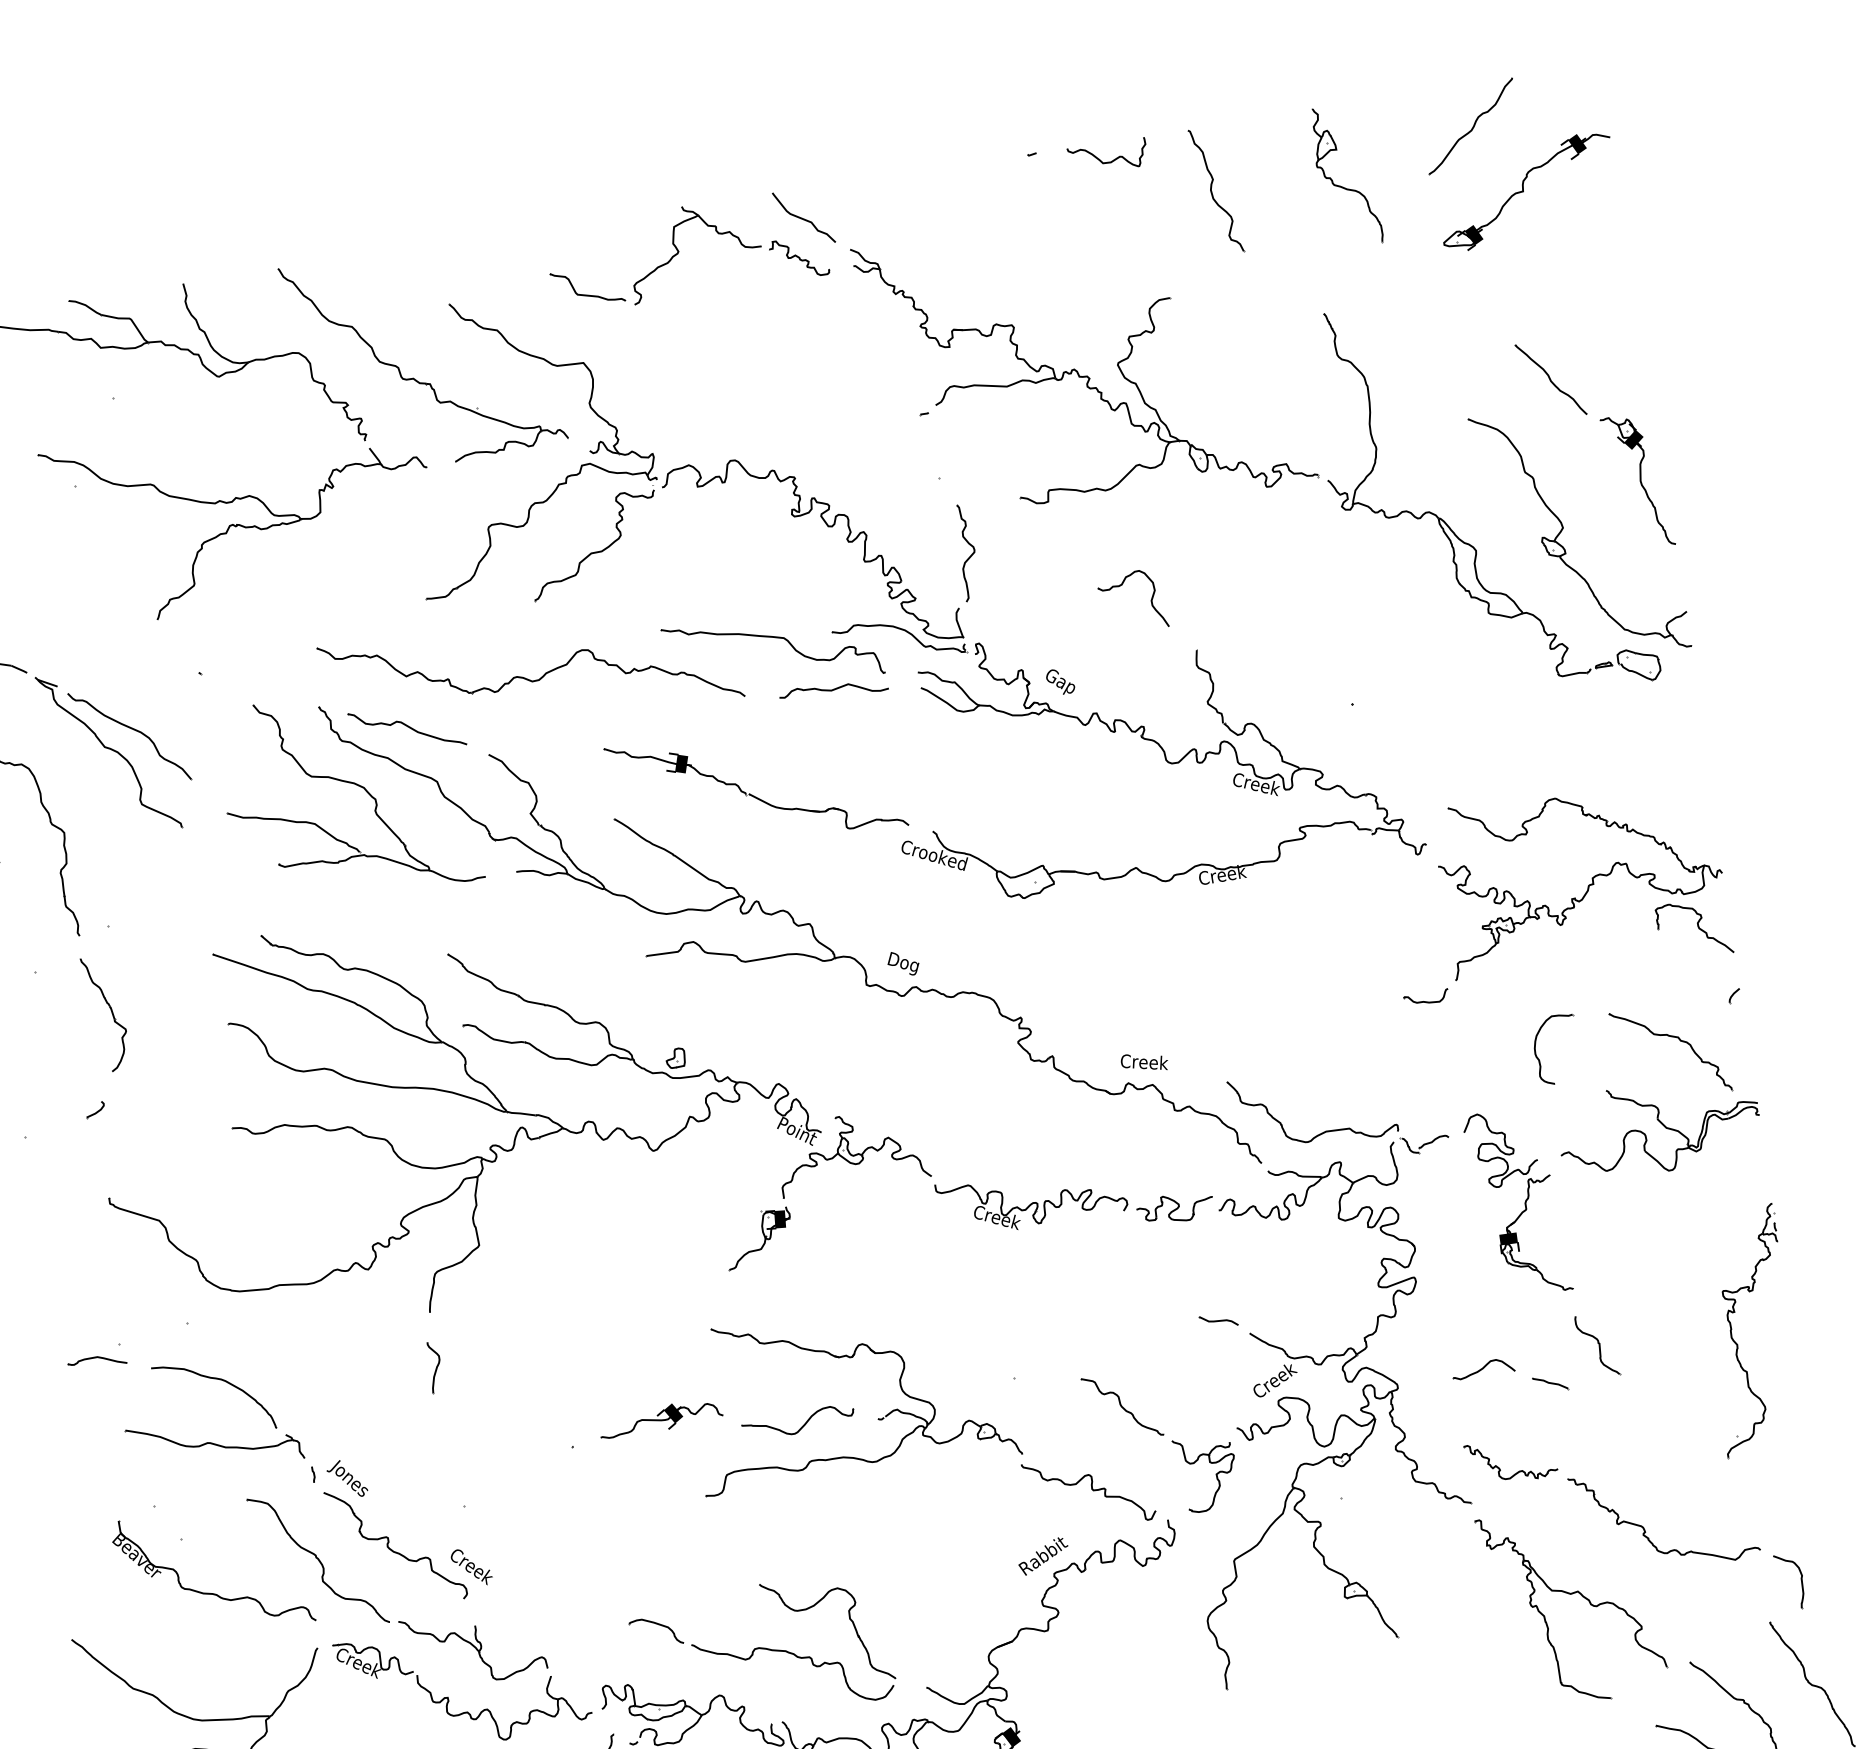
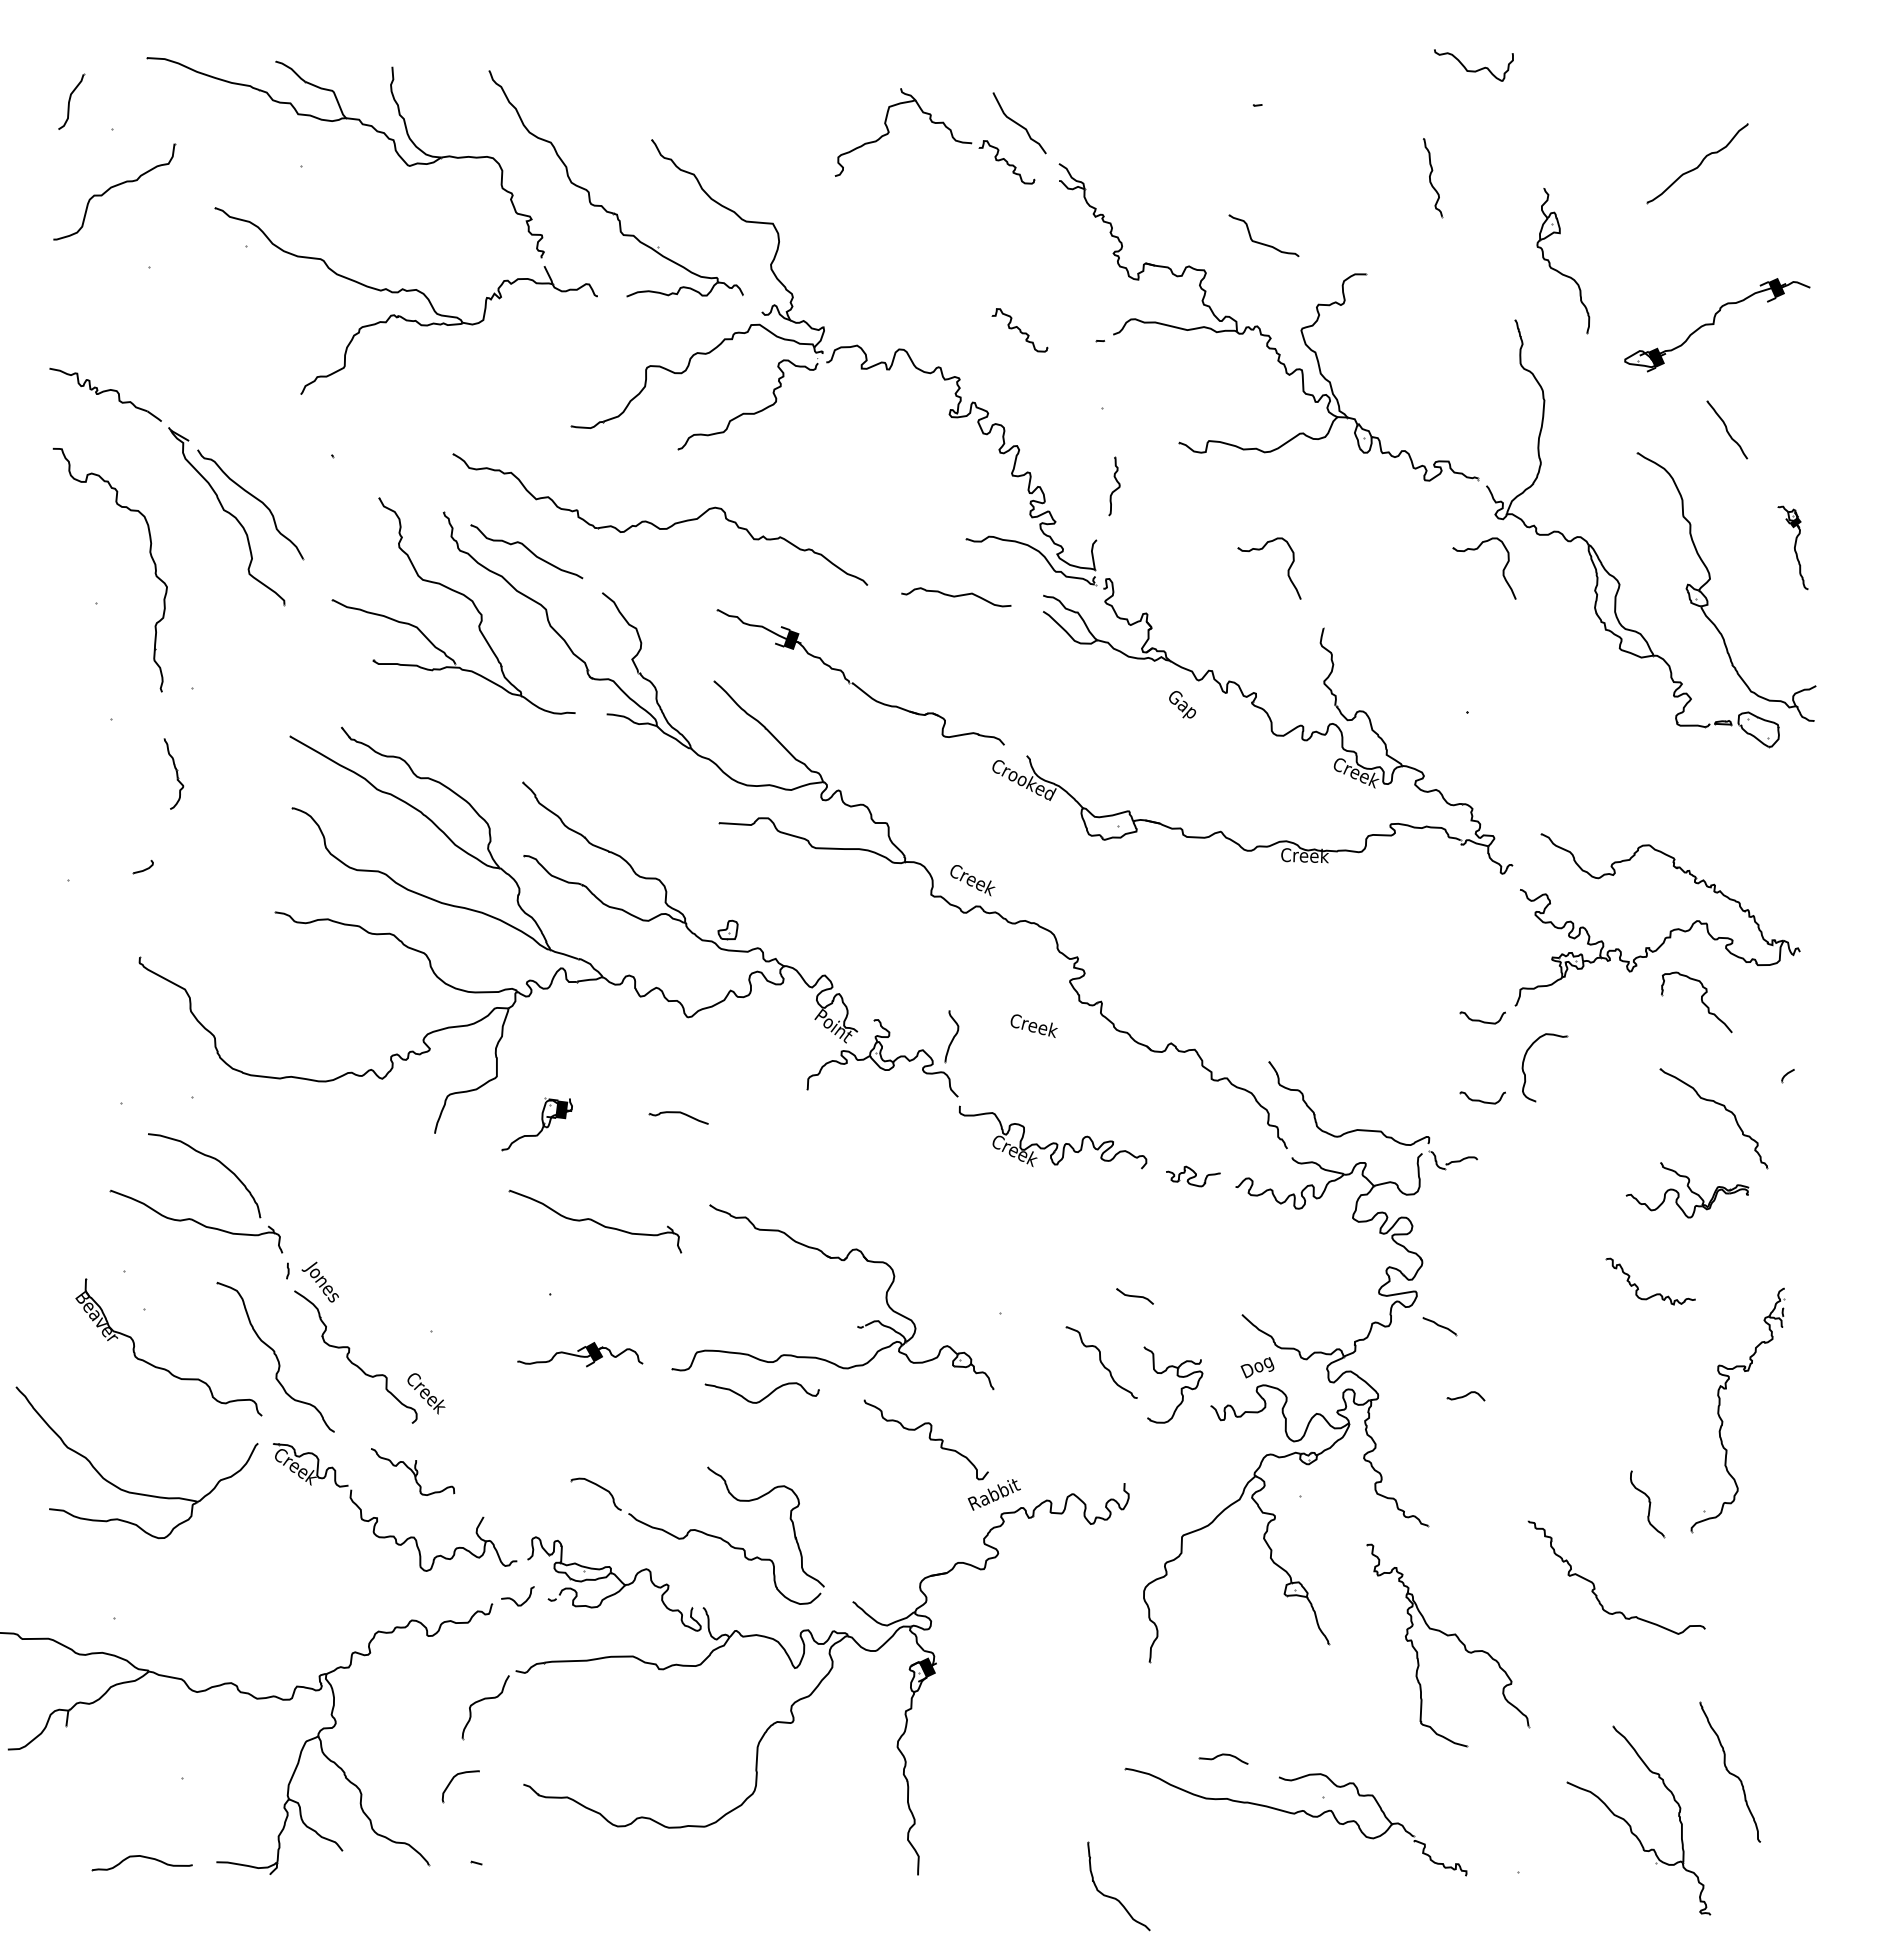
curve: (1109, 161) -> (1473, 70), moved
part: (1342, 186) -> (1558, 270), moved
part: (1215, 191) -> (1432, 177), size x0.6
part: (1527, 191) -> (1717, 325), moved
part: (586, 294) -> (1261, 242), moved
part: (1551, 379) -> (1727, 429), size x0.7
curve: (843, 419) -> (1019, 330), added
part: (1637, 481) -> (1792, 547), size x0.6
part: (966, 552) -> (1114, 486), size x0.6
part: (1359, 559) -> (1502, 570), added
part: (773, 638) -> (907, 533), removed
text: (1060, 681) -> (1182, 704), moved
part: (1693, 930) -> (1696, 1002), moved
text: (903, 963) -> (972, 880), Dog -> Creek
part: (106, 1012) -> (173, 773), size x0.6
part: (1539, 1058) -> (1525, 1073), moved
text: (1143, 1062) -> (1033, 1025), moved
part: (1441, 1075) -> (1482, 1097), added
part: (1658, 1125) -> (1687, 1189), size x0.6
part: (1524, 1203) -> (1539, 1239), removed
part: (1175, 1208) -> (1193, 1176), size x0.7
part: (758, 1238) -> (536, 1124), moved
part: (1218, 1321) -> (1134, 1296), moved
part: (1597, 1346) -> (1647, 1504), moved
part: (96, 1362) -> (678, 1117), moved
part: (434, 1367) -> (951, 1036), moved
part: (603, 1367) -> (595, 1221), added
part: (1482, 1369) -> (1465, 1396), size x0.6
text: (1274, 1380) -> (1257, 1366), Creek -> Dog
part: (1550, 1383) -> (1439, 1326), moved
part: (660, 1418) -> (580, 1354), moved
curve: (800, 1427) -> (763, 1397), moved
part: (1499, 1467) -> (1638, 1286), moved
part: (1215, 1474) -> (1180, 1388), moved
curve: (1090, 1488) -> (928, 1437), moved
part: (1801, 1579) -> (1739, 1666), removed
part: (1571, 1594) -> (1448, 1636), moved
part: (473, 1645) -> (412, 1471), size x0.6

